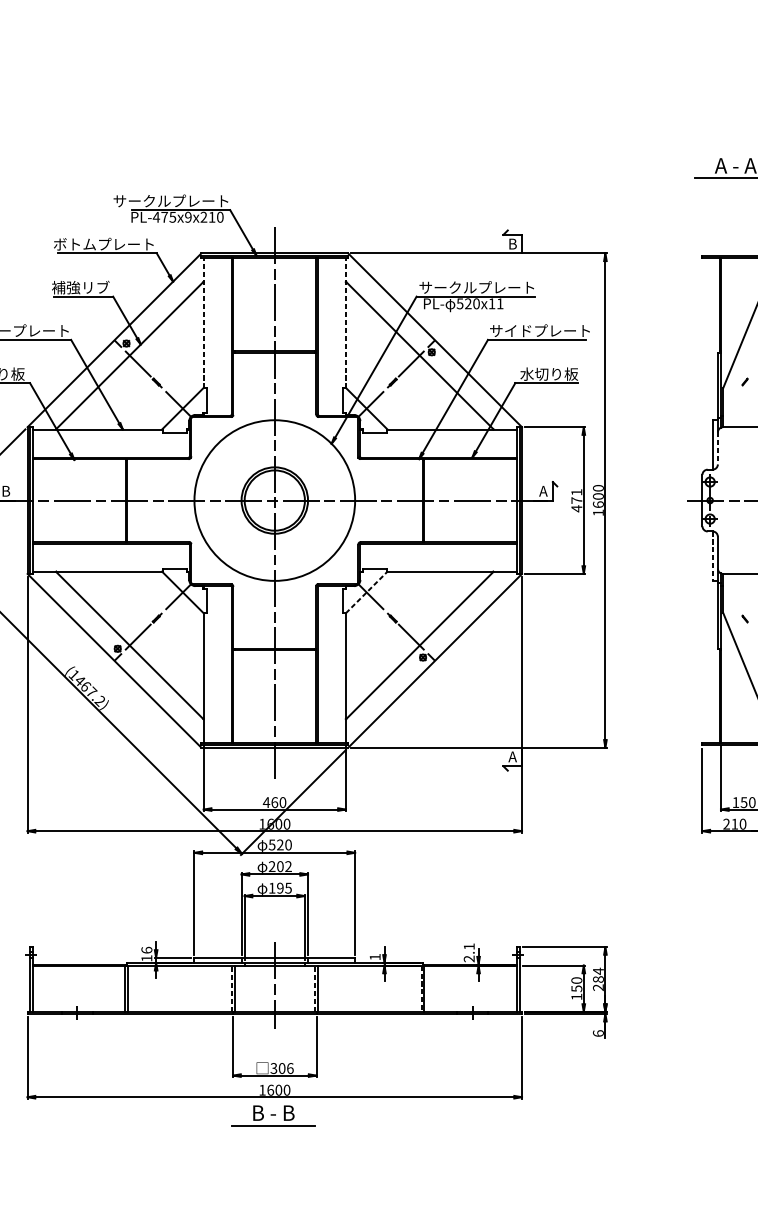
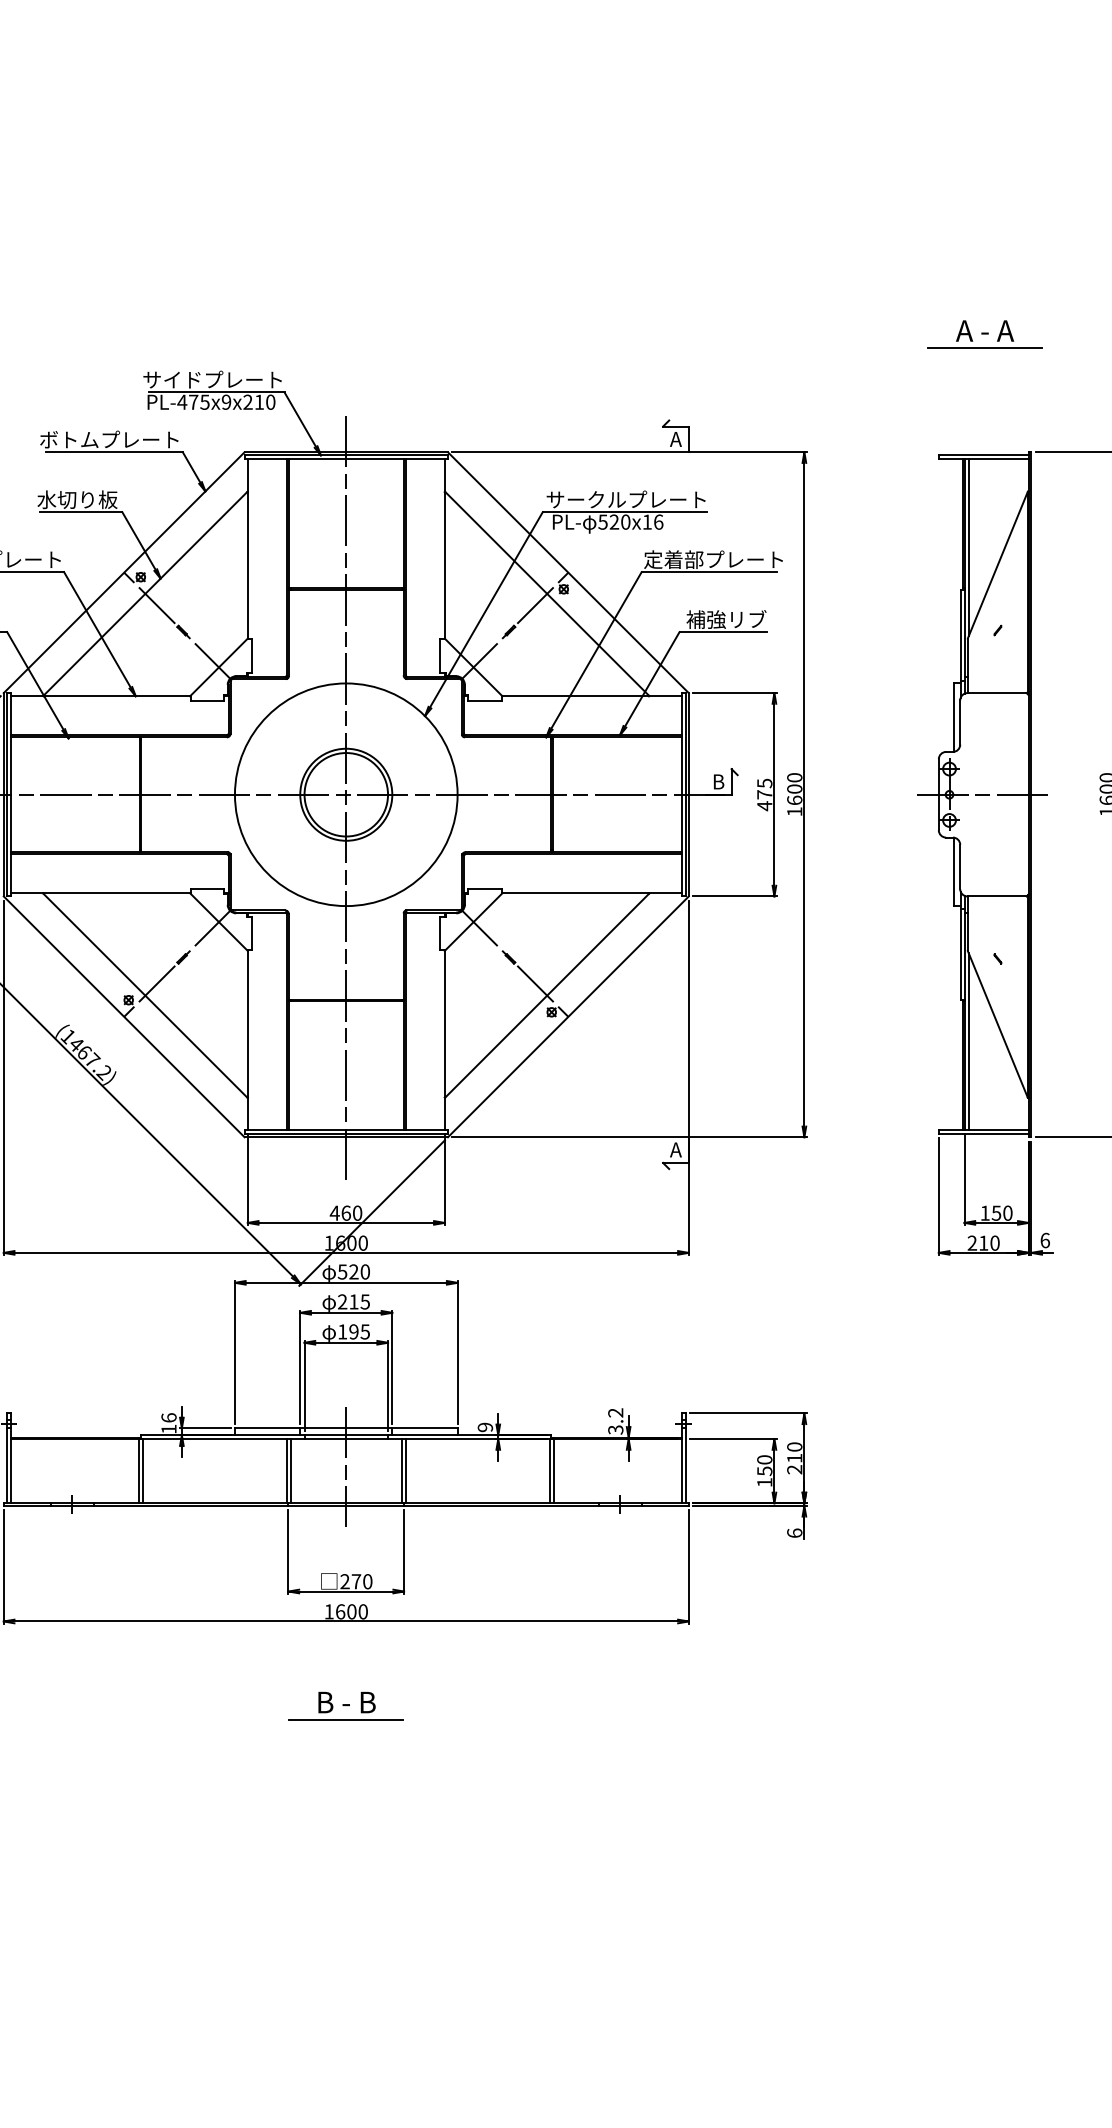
text: (142, 200) -> (162, 379), サークルプレート -> サイドプレート
text: (512, 244) -> (675, 439), B -> A
text: (80, 287) -> (77, 499), 補強リブ -> 水切り板
text: (500, 303) -> (658, 521), 520x11 -> 520x16
line: (203, 322) -> (247, 548), dashed -> solid
line: (345, 322) -> (444, 548), dashed -> solid
line: (723, 322) -> (968, 547), added
text: (510, 330) -> (673, 559), サイドプレート -> 定着部プレート
text: (549, 374) -> (726, 619), 水切り板 -> 補強リブ
line: (718, 449) -> (960, 723), dashed -> solid
text: (543, 490) -> (718, 781), A -> B
text: (576, 492) -> (764, 783), 471 -> 475
line: (713, 556) -> (953, 872), dashed -> solid
line: (366, 592) -> (473, 922), dashed -> solid
line: (723, 678) -> (968, 1041), added
text: (284, 866) -> (359, 1301), 202 -> 215
text: (469, 952) -> (615, 1421), 2.1 -> 3.2
text: (375, 957) -> (485, 1427), 1 -> 9
text: (598, 975) -> (794, 1452), 284 -> 210
line: (231, 988) -> (286, 1470), dashed -> solid
line: (314, 988) -> (401, 1470), dashed -> solid
line: (421, 988) -> (549, 1471), dashed -> solid
text: (282, 1068) -> (356, 1581), 306 -> 270
part: (272, 1115) -> (345, 1705), moved

